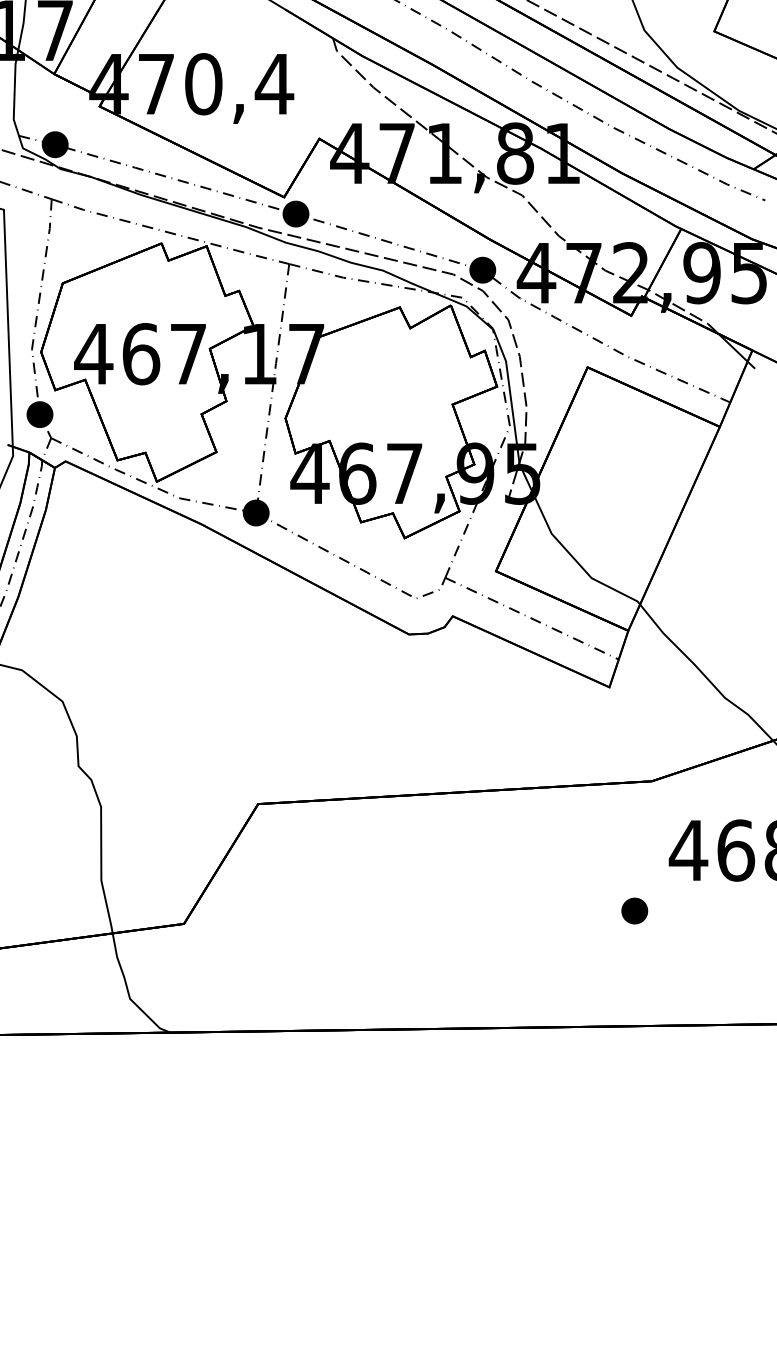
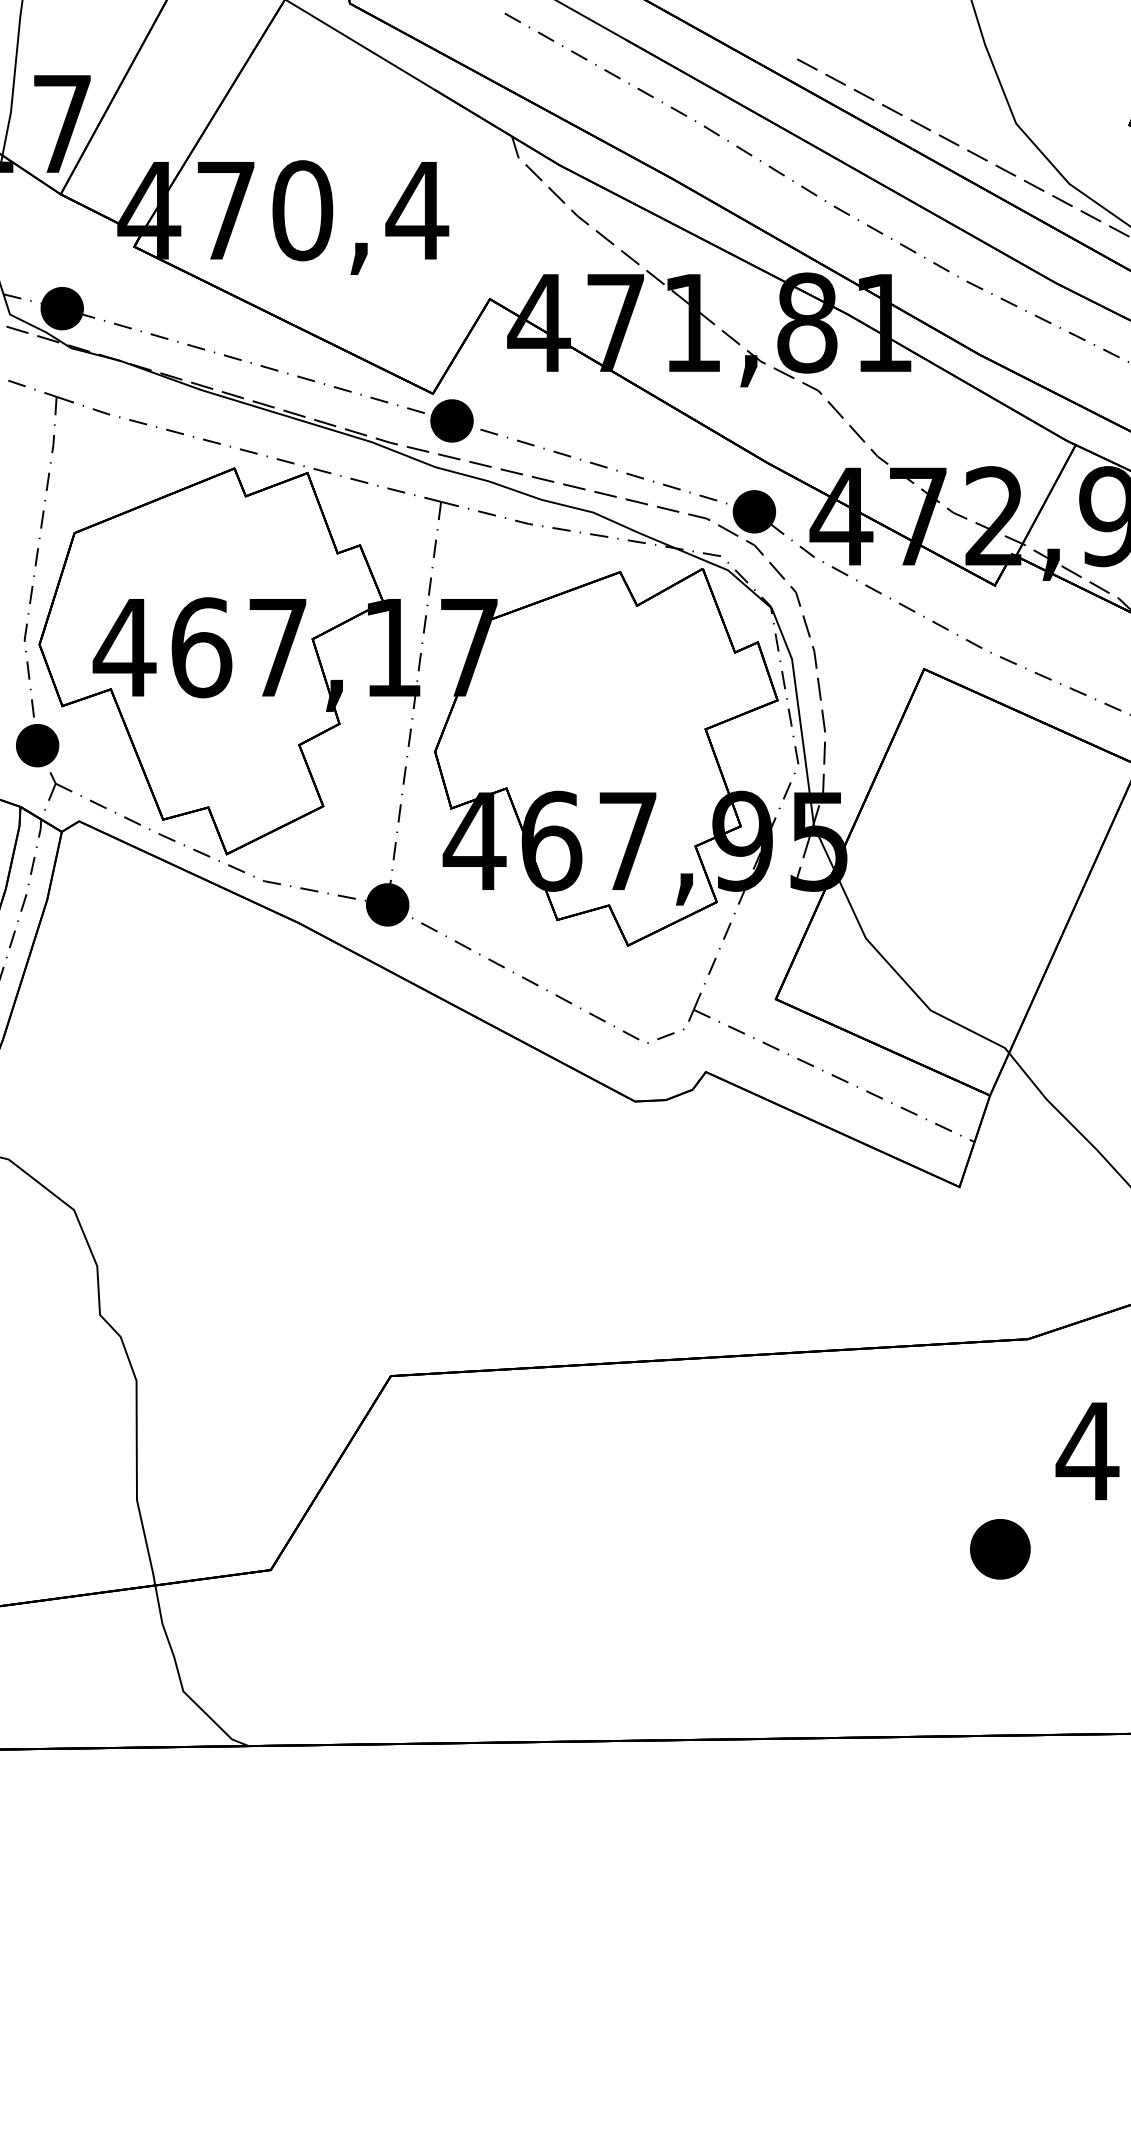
part: (634, 910) -> (1000, 1548), size x1.4

